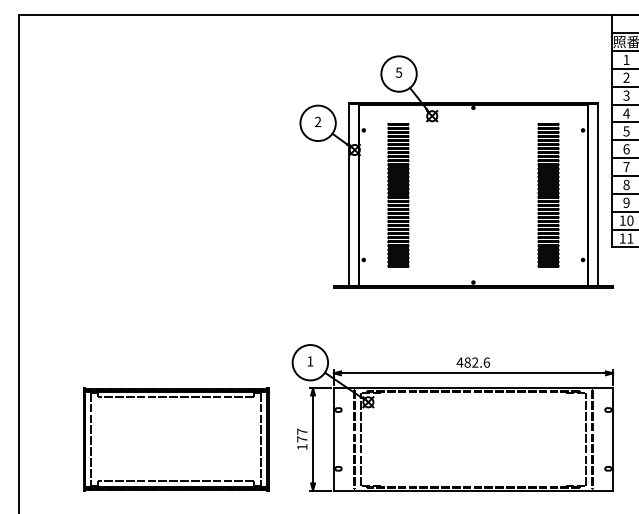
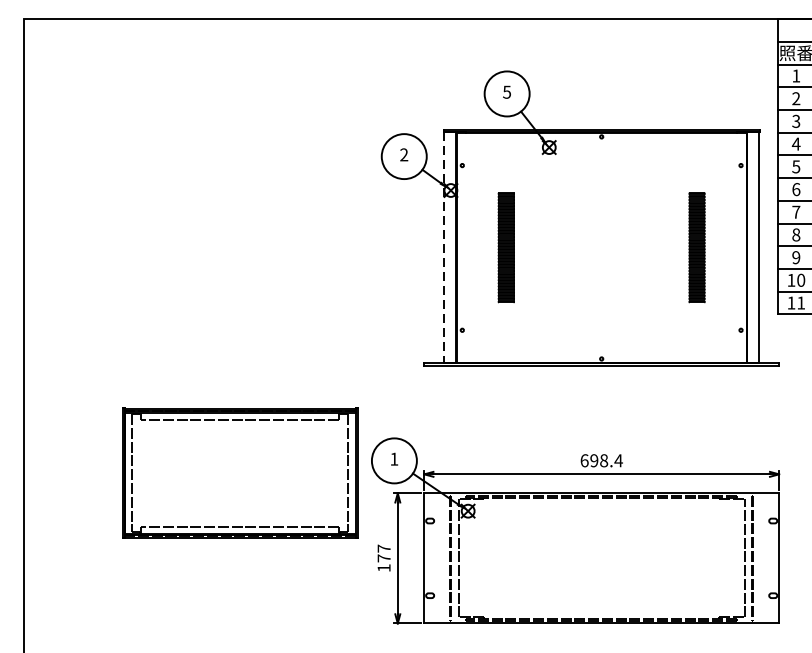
part: (398, 194) -> (506, 247), size x0.6
part: (548, 194) -> (697, 247), size x0.6
line: (349, 195) -> (444, 248), solid -> dashed
text: (473, 362) -> (601, 460), 482.6 -> 698.4
part: (176, 439) -> (240, 473), moved

